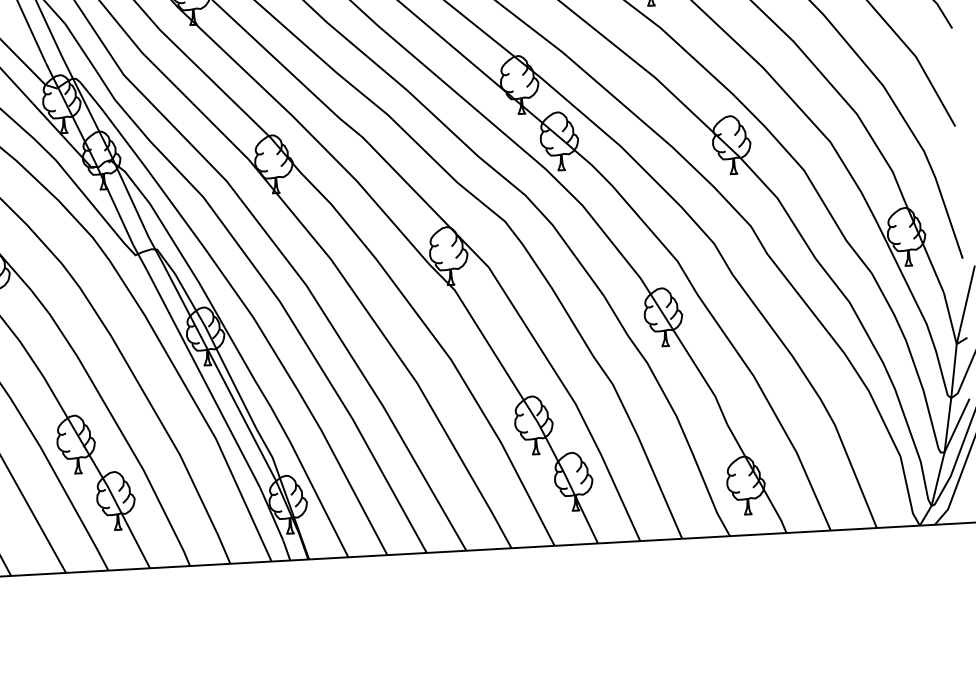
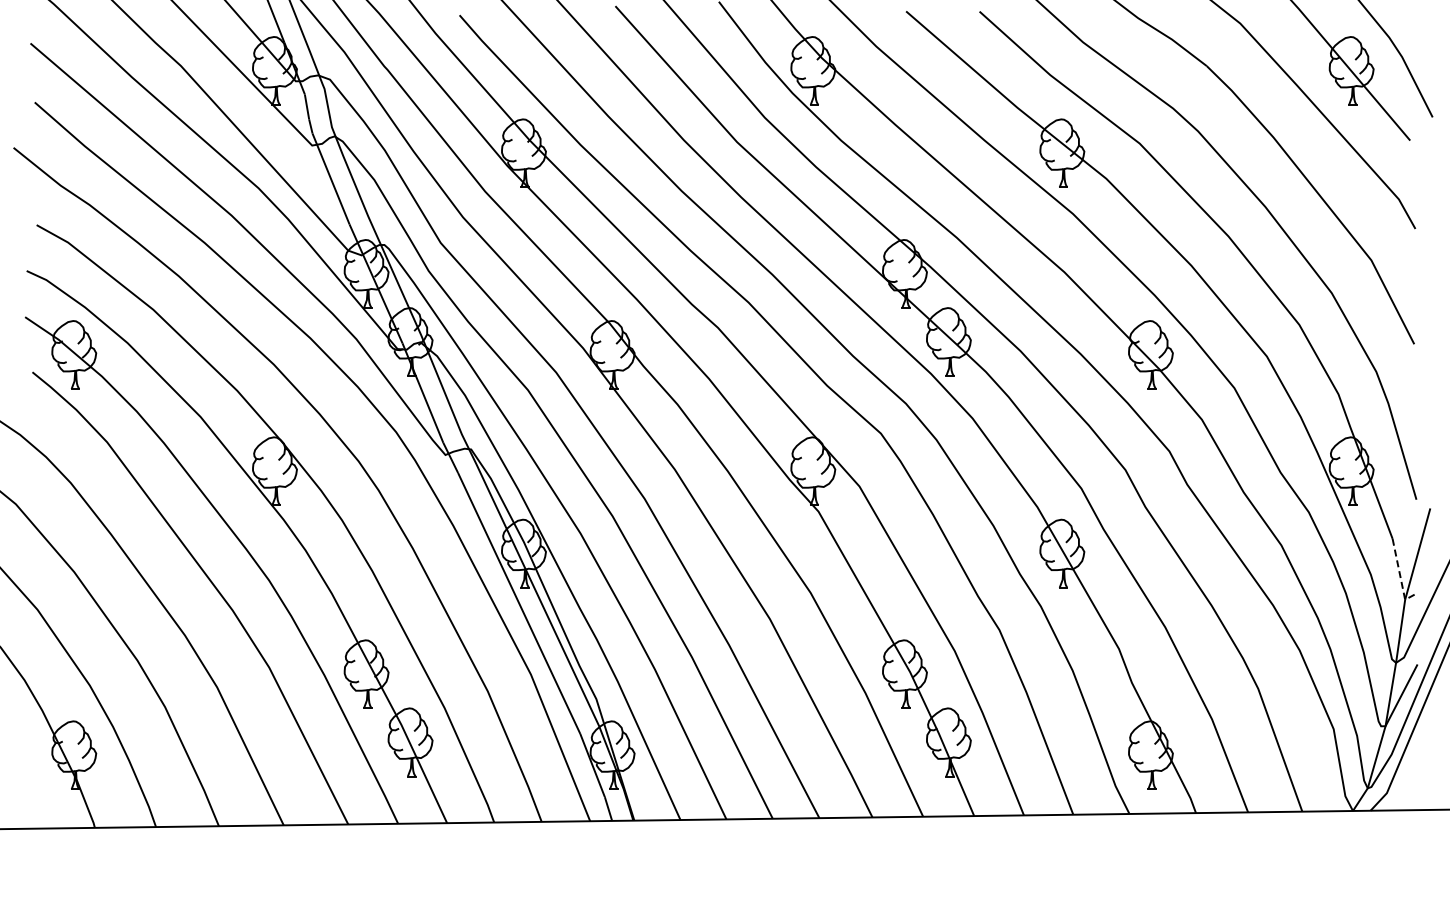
line: (951, 325) -> (1400, 577), solid -> dashed

